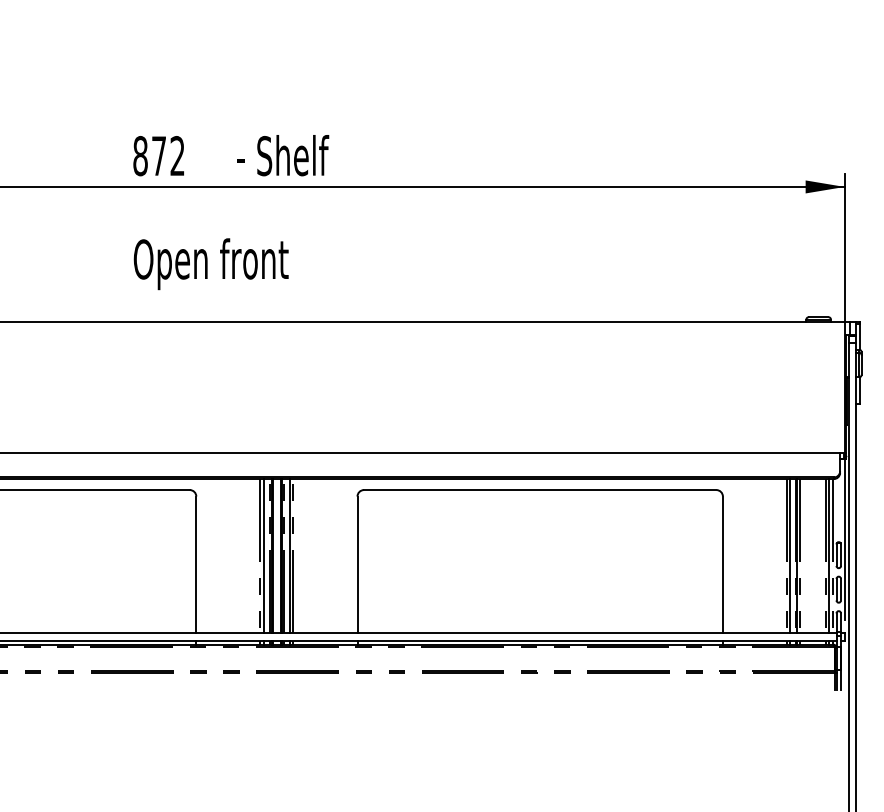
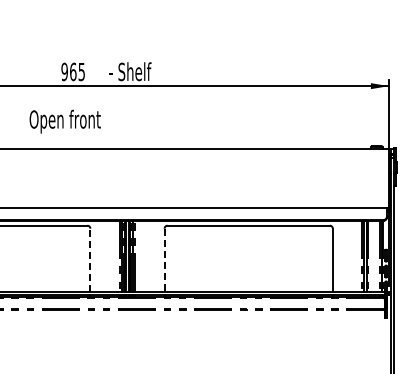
text: (157, 155) -> (72, 71), 872 -> 965
text: (209, 263) -> (64, 121), moved
line: (196, 563) -> (90, 259), solid -> dashed
line: (357, 565) -> (164, 260), solid -> dashed

